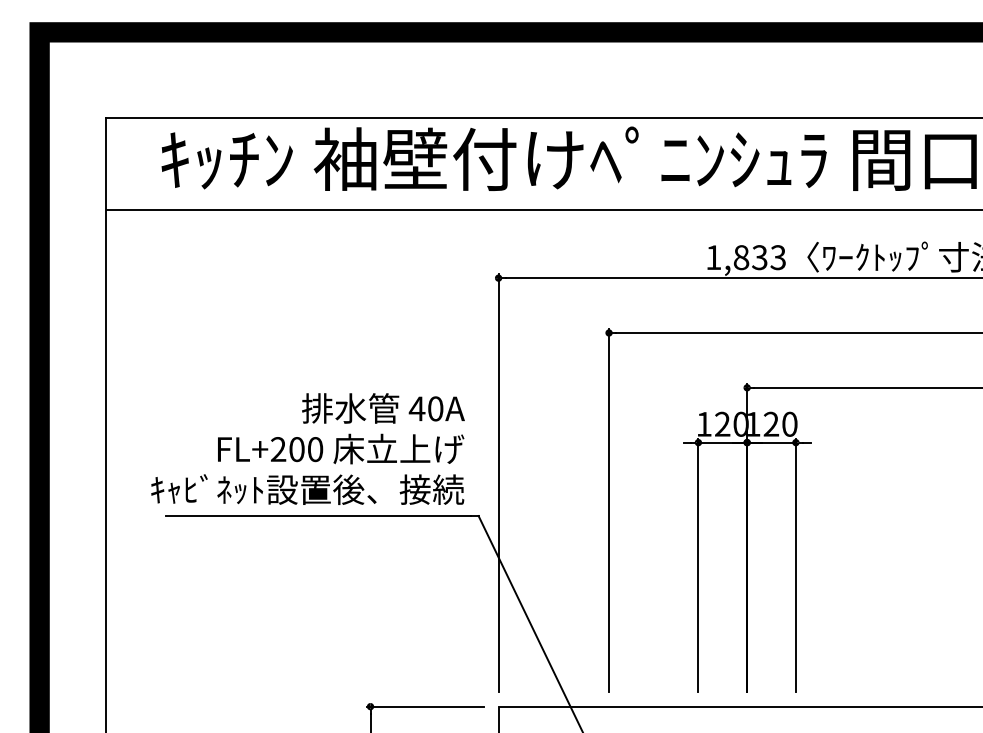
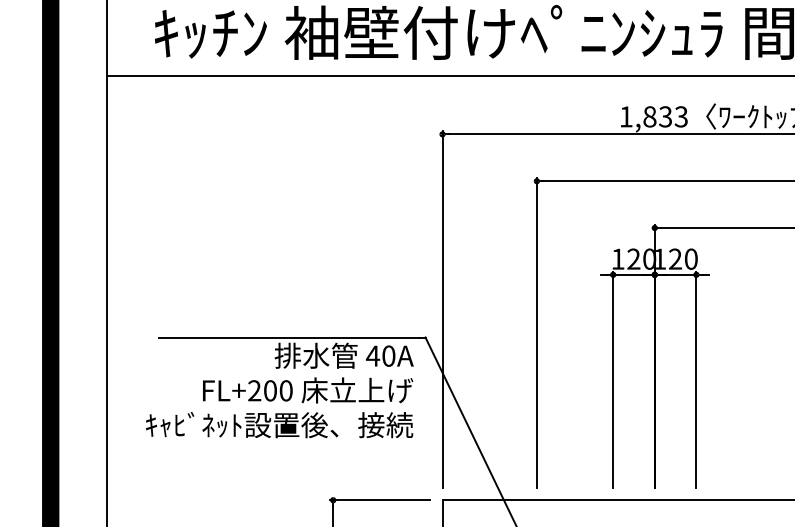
text: (307, 448) -> (279, 389), moved

